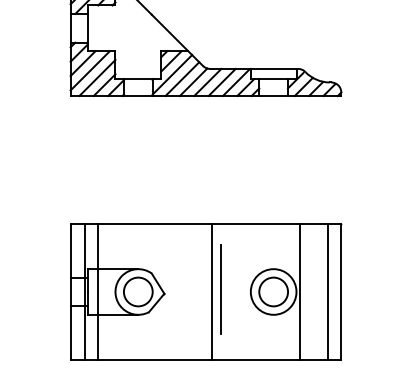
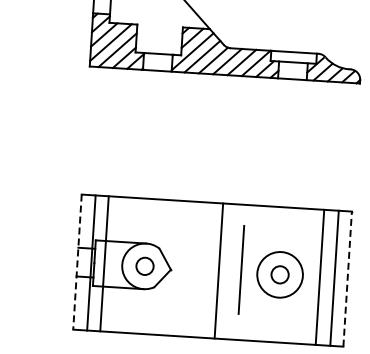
line: (220, 289) -> (241, 269), moved
line: (70, 291) -> (77, 261), solid -> dashed
circle: (137, 291) -> (144, 265), size x0.6
circle: (273, 291) -> (279, 274), size x0.6
line: (299, 291) -> (319, 276), moved
line: (341, 291) -> (347, 278), solid -> dashed

